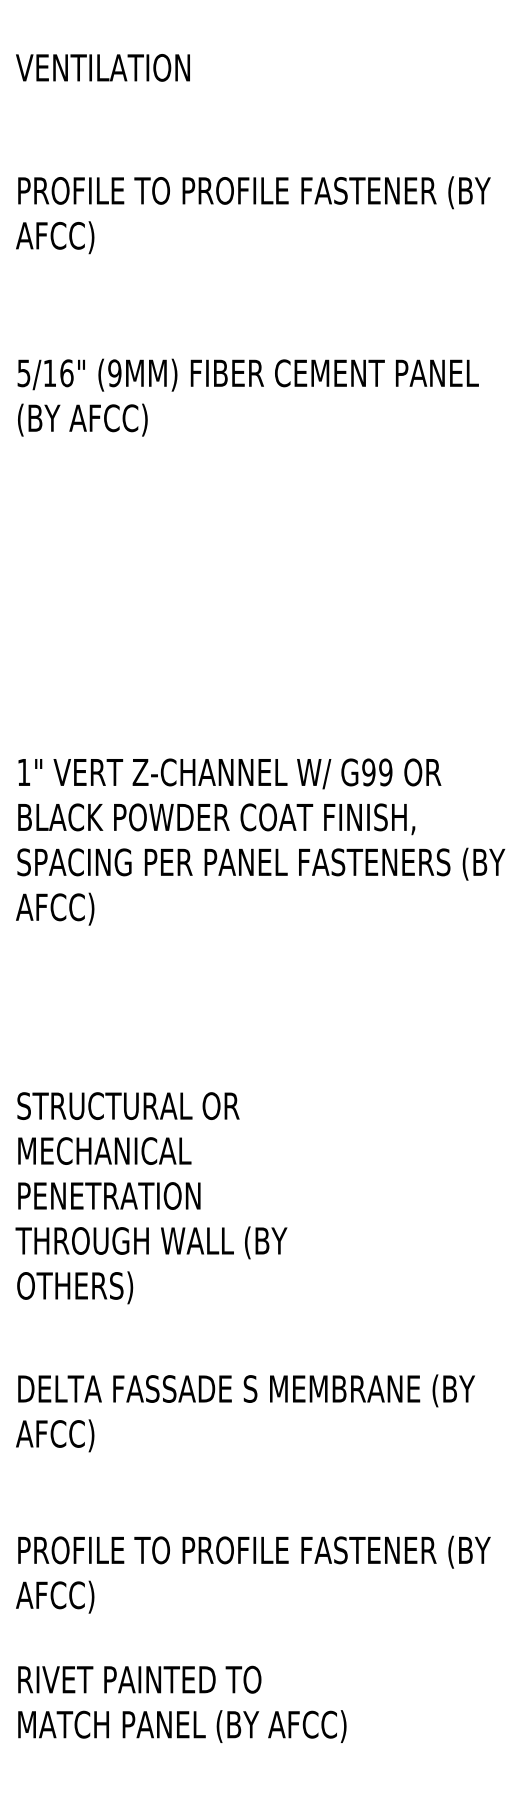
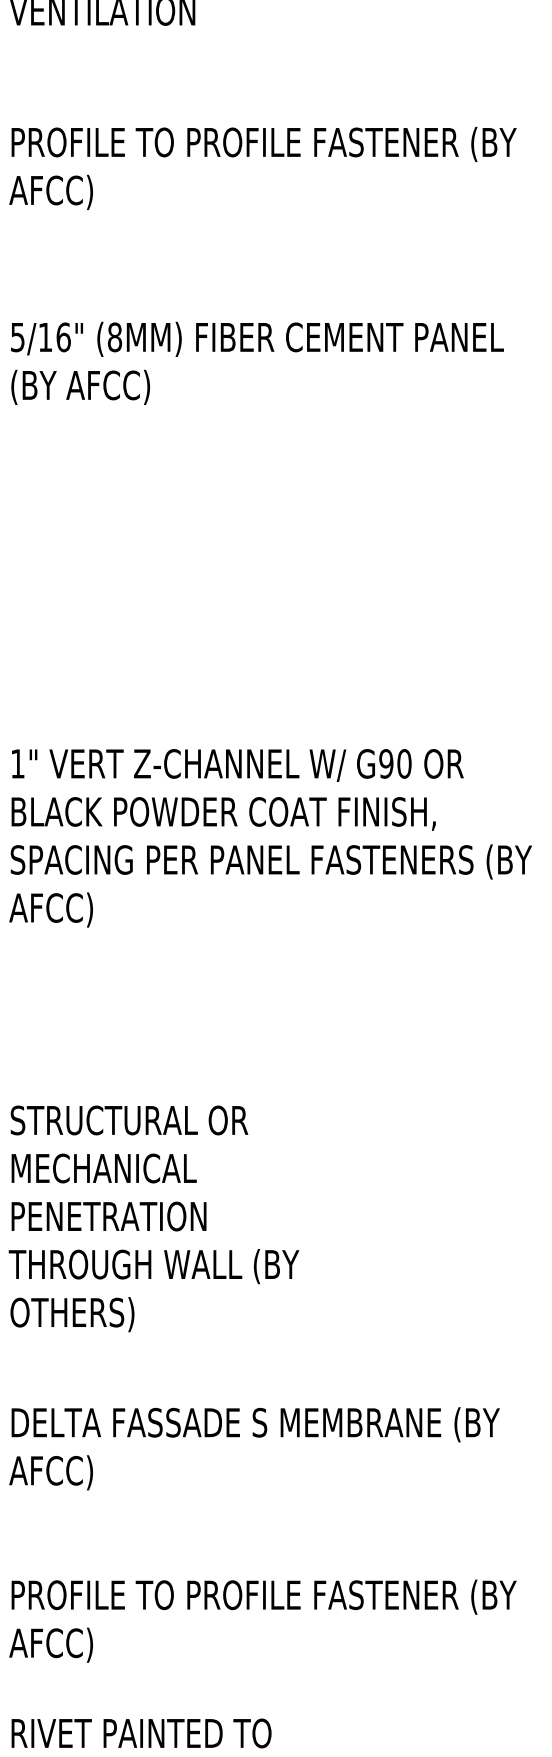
text: (114, 373) -> (114, 337), (9MM) -> (8MM)
text: (385, 772) -> (404, 763), G99 -> G90

